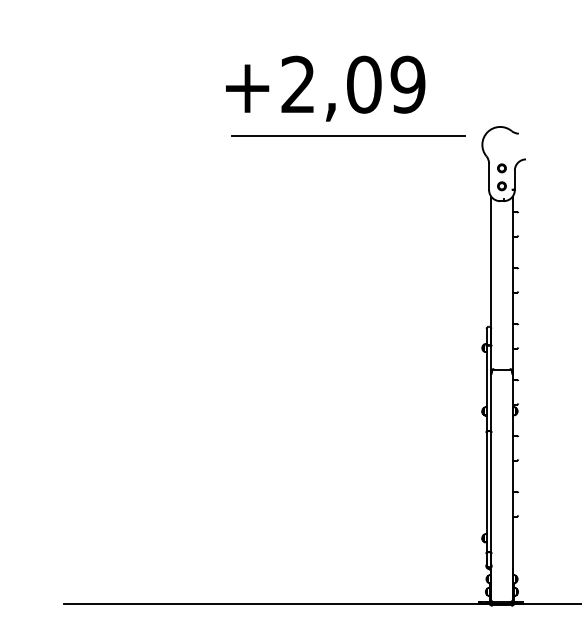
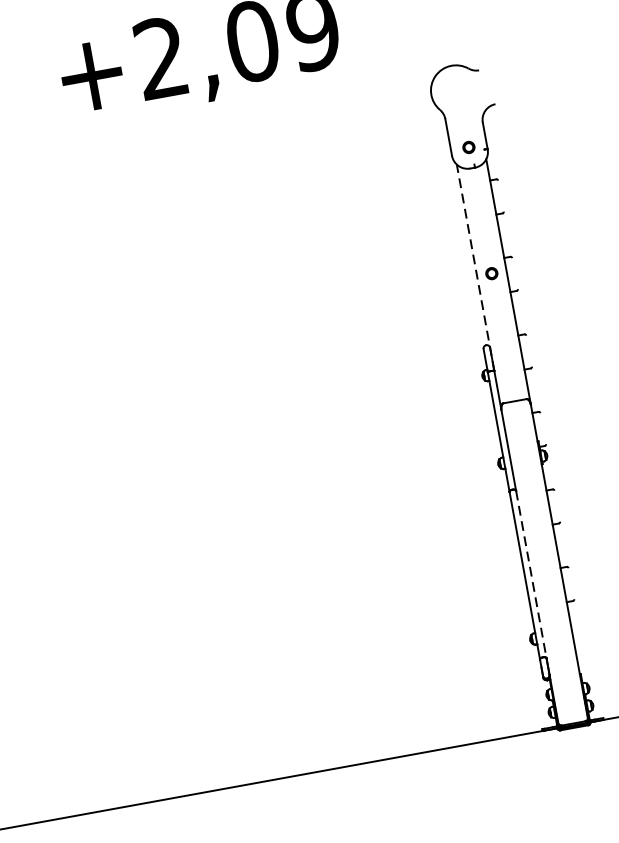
line: (348, 135) -> (243, 115), removed
part: (501, 168) -> (491, 273), moved
line: (491, 270) -> (475, 266), solid -> dashed
line: (491, 492) -> (531, 574), solid -> dashed

